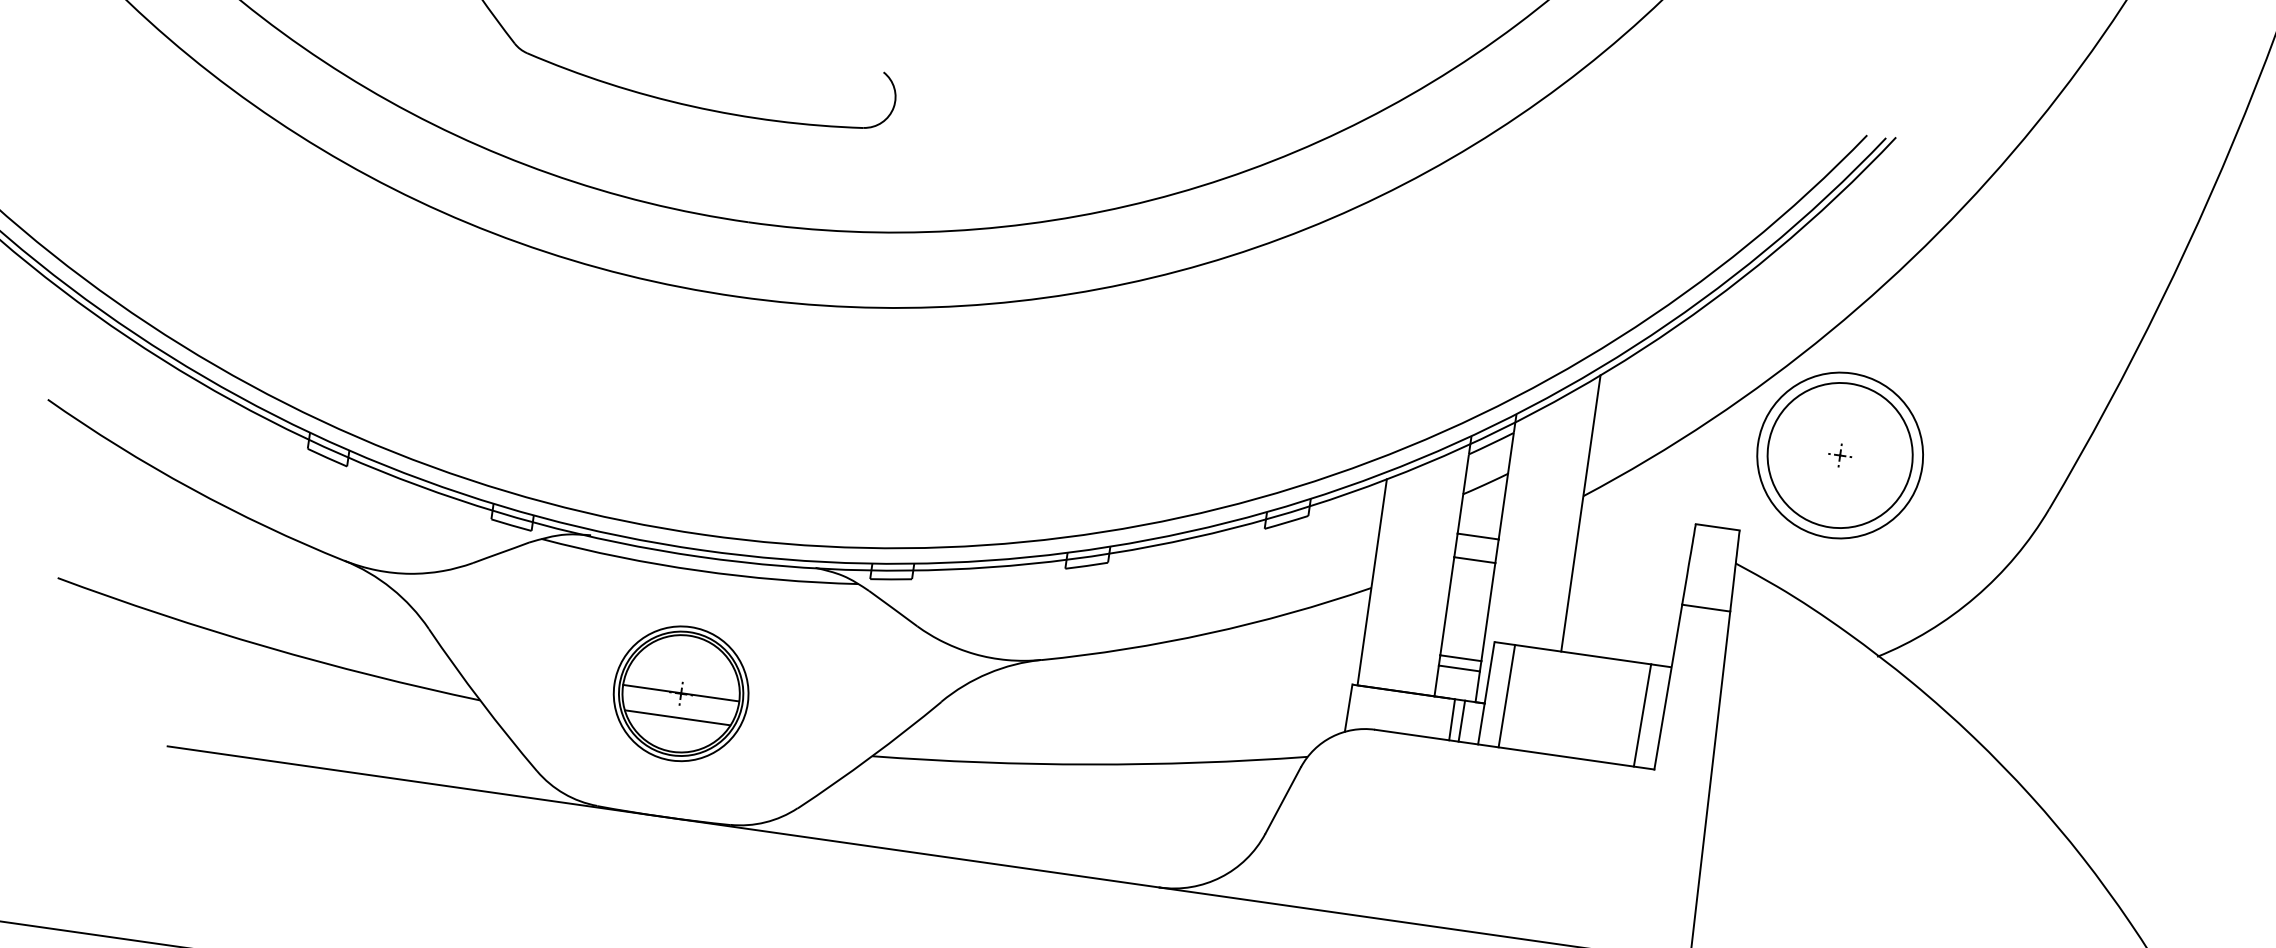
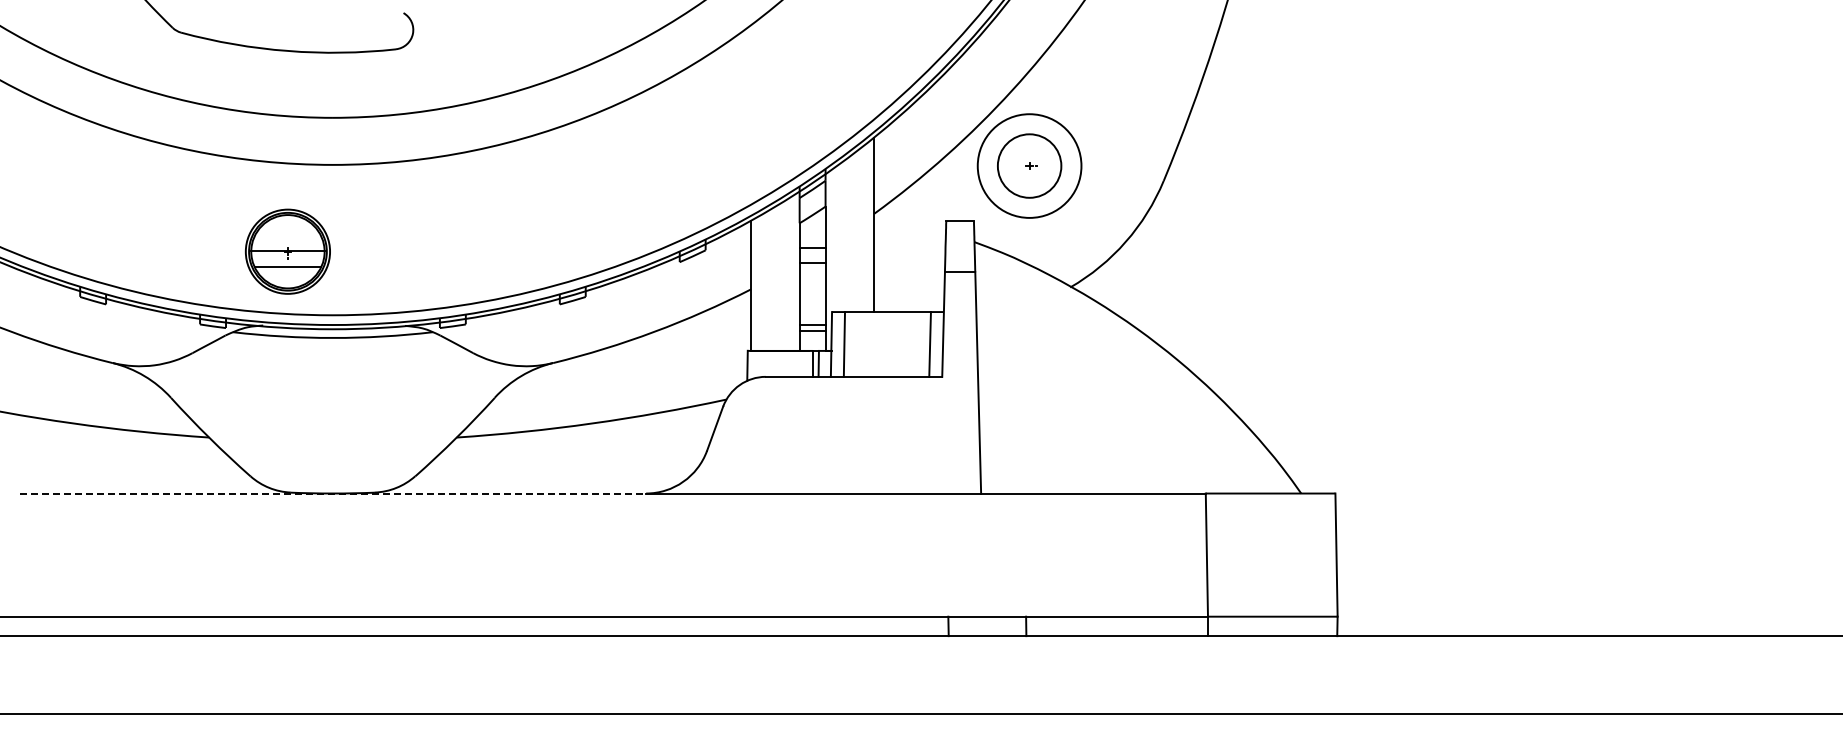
circle: (1840, 454) -> (1029, 165), size x0.7
part: (680, 693) -> (287, 251), moved
line: (664, 817) -> (333, 493), solid -> dashed

